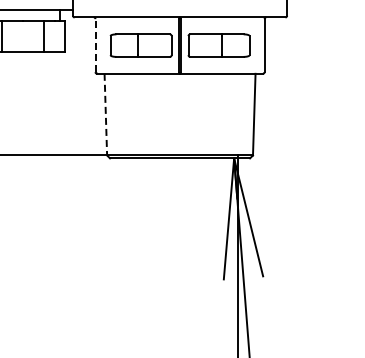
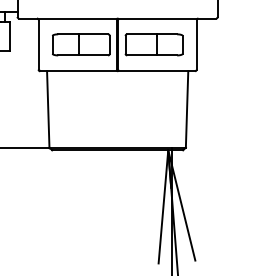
line: (95, 45) -> (38, 44), dashed -> solid
line: (105, 114) -> (47, 109), dashed -> solid

